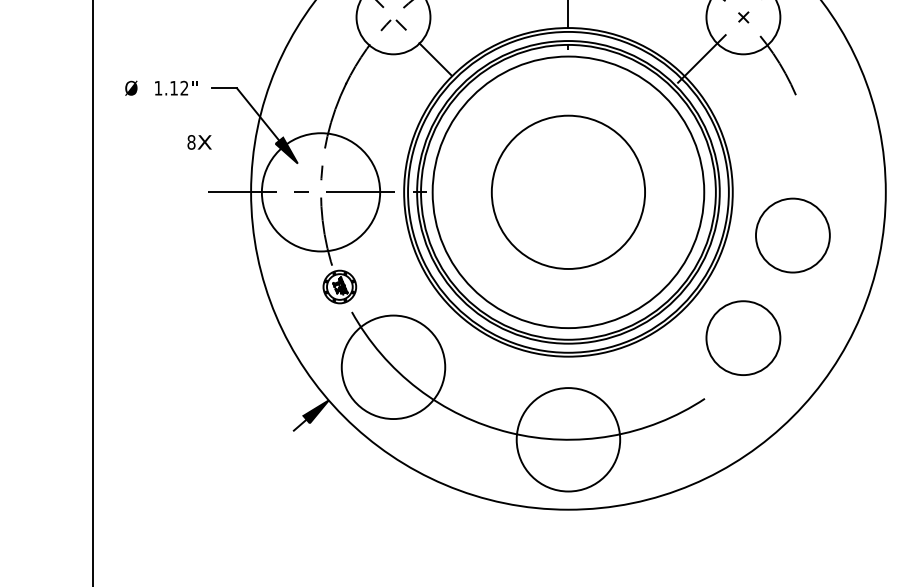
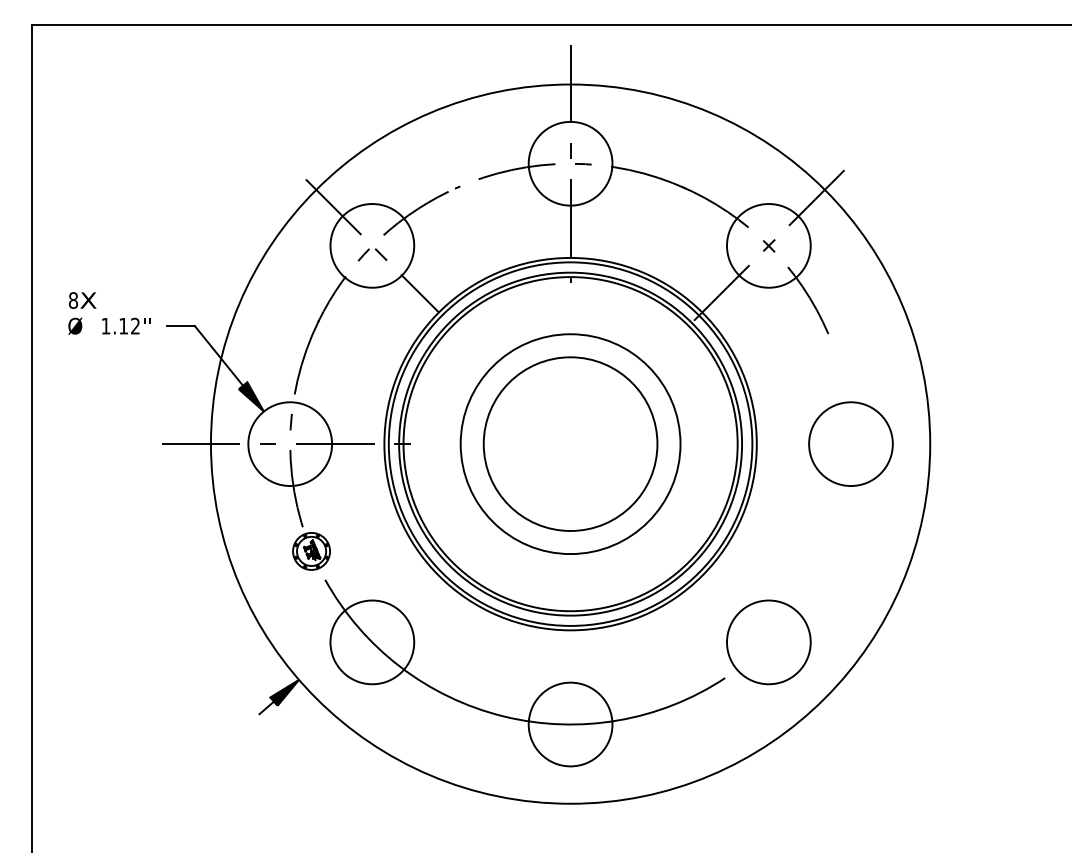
text: (199, 142) -> (82, 300), moved
circle: (321, 192) -> (290, 444), size x0.62
circle: (568, 192) -> (570, 444), size x0.71
circle: (792, 235) -> (850, 443), moved
circle: (743, 338) -> (768, 642), moved
circle: (393, 367) -> (372, 642), size x0.71
circle: (568, 439) -> (570, 724), size x0.71

